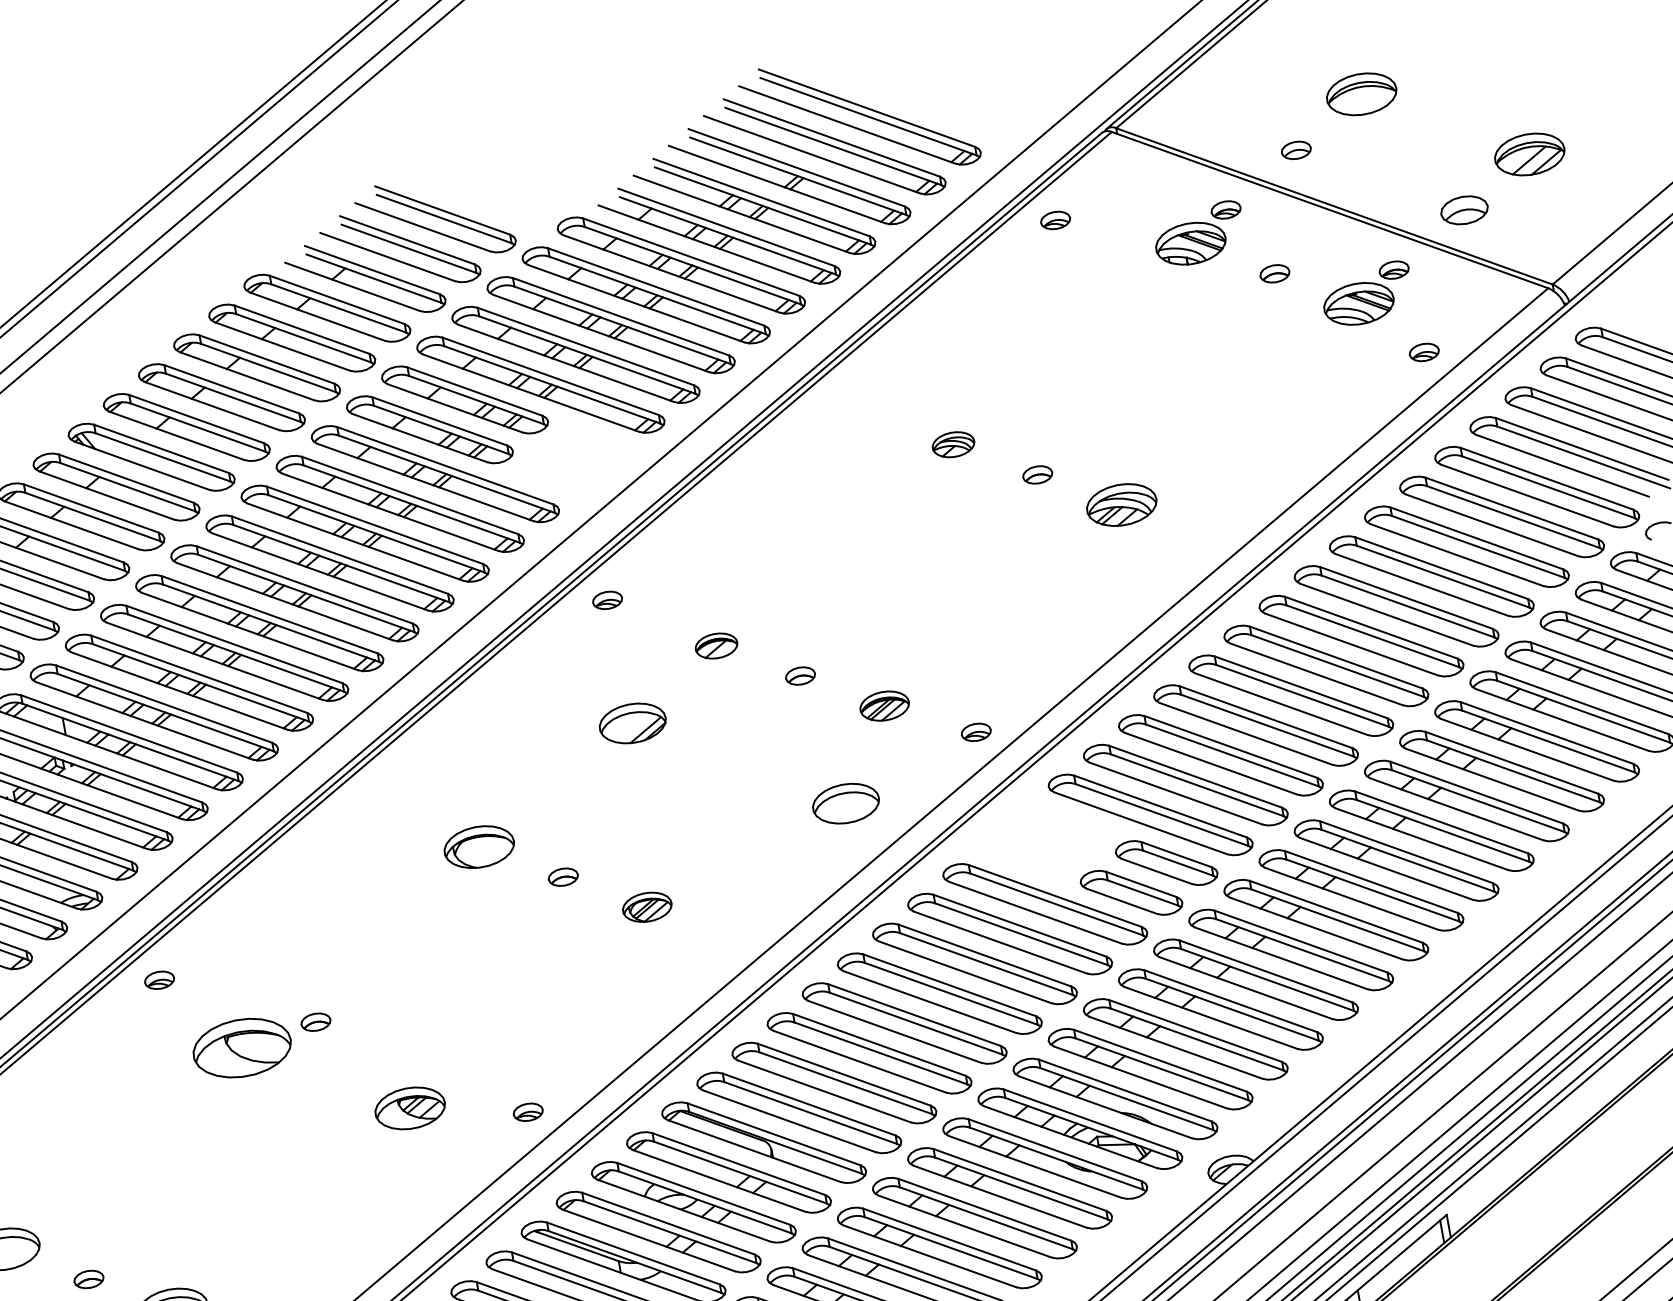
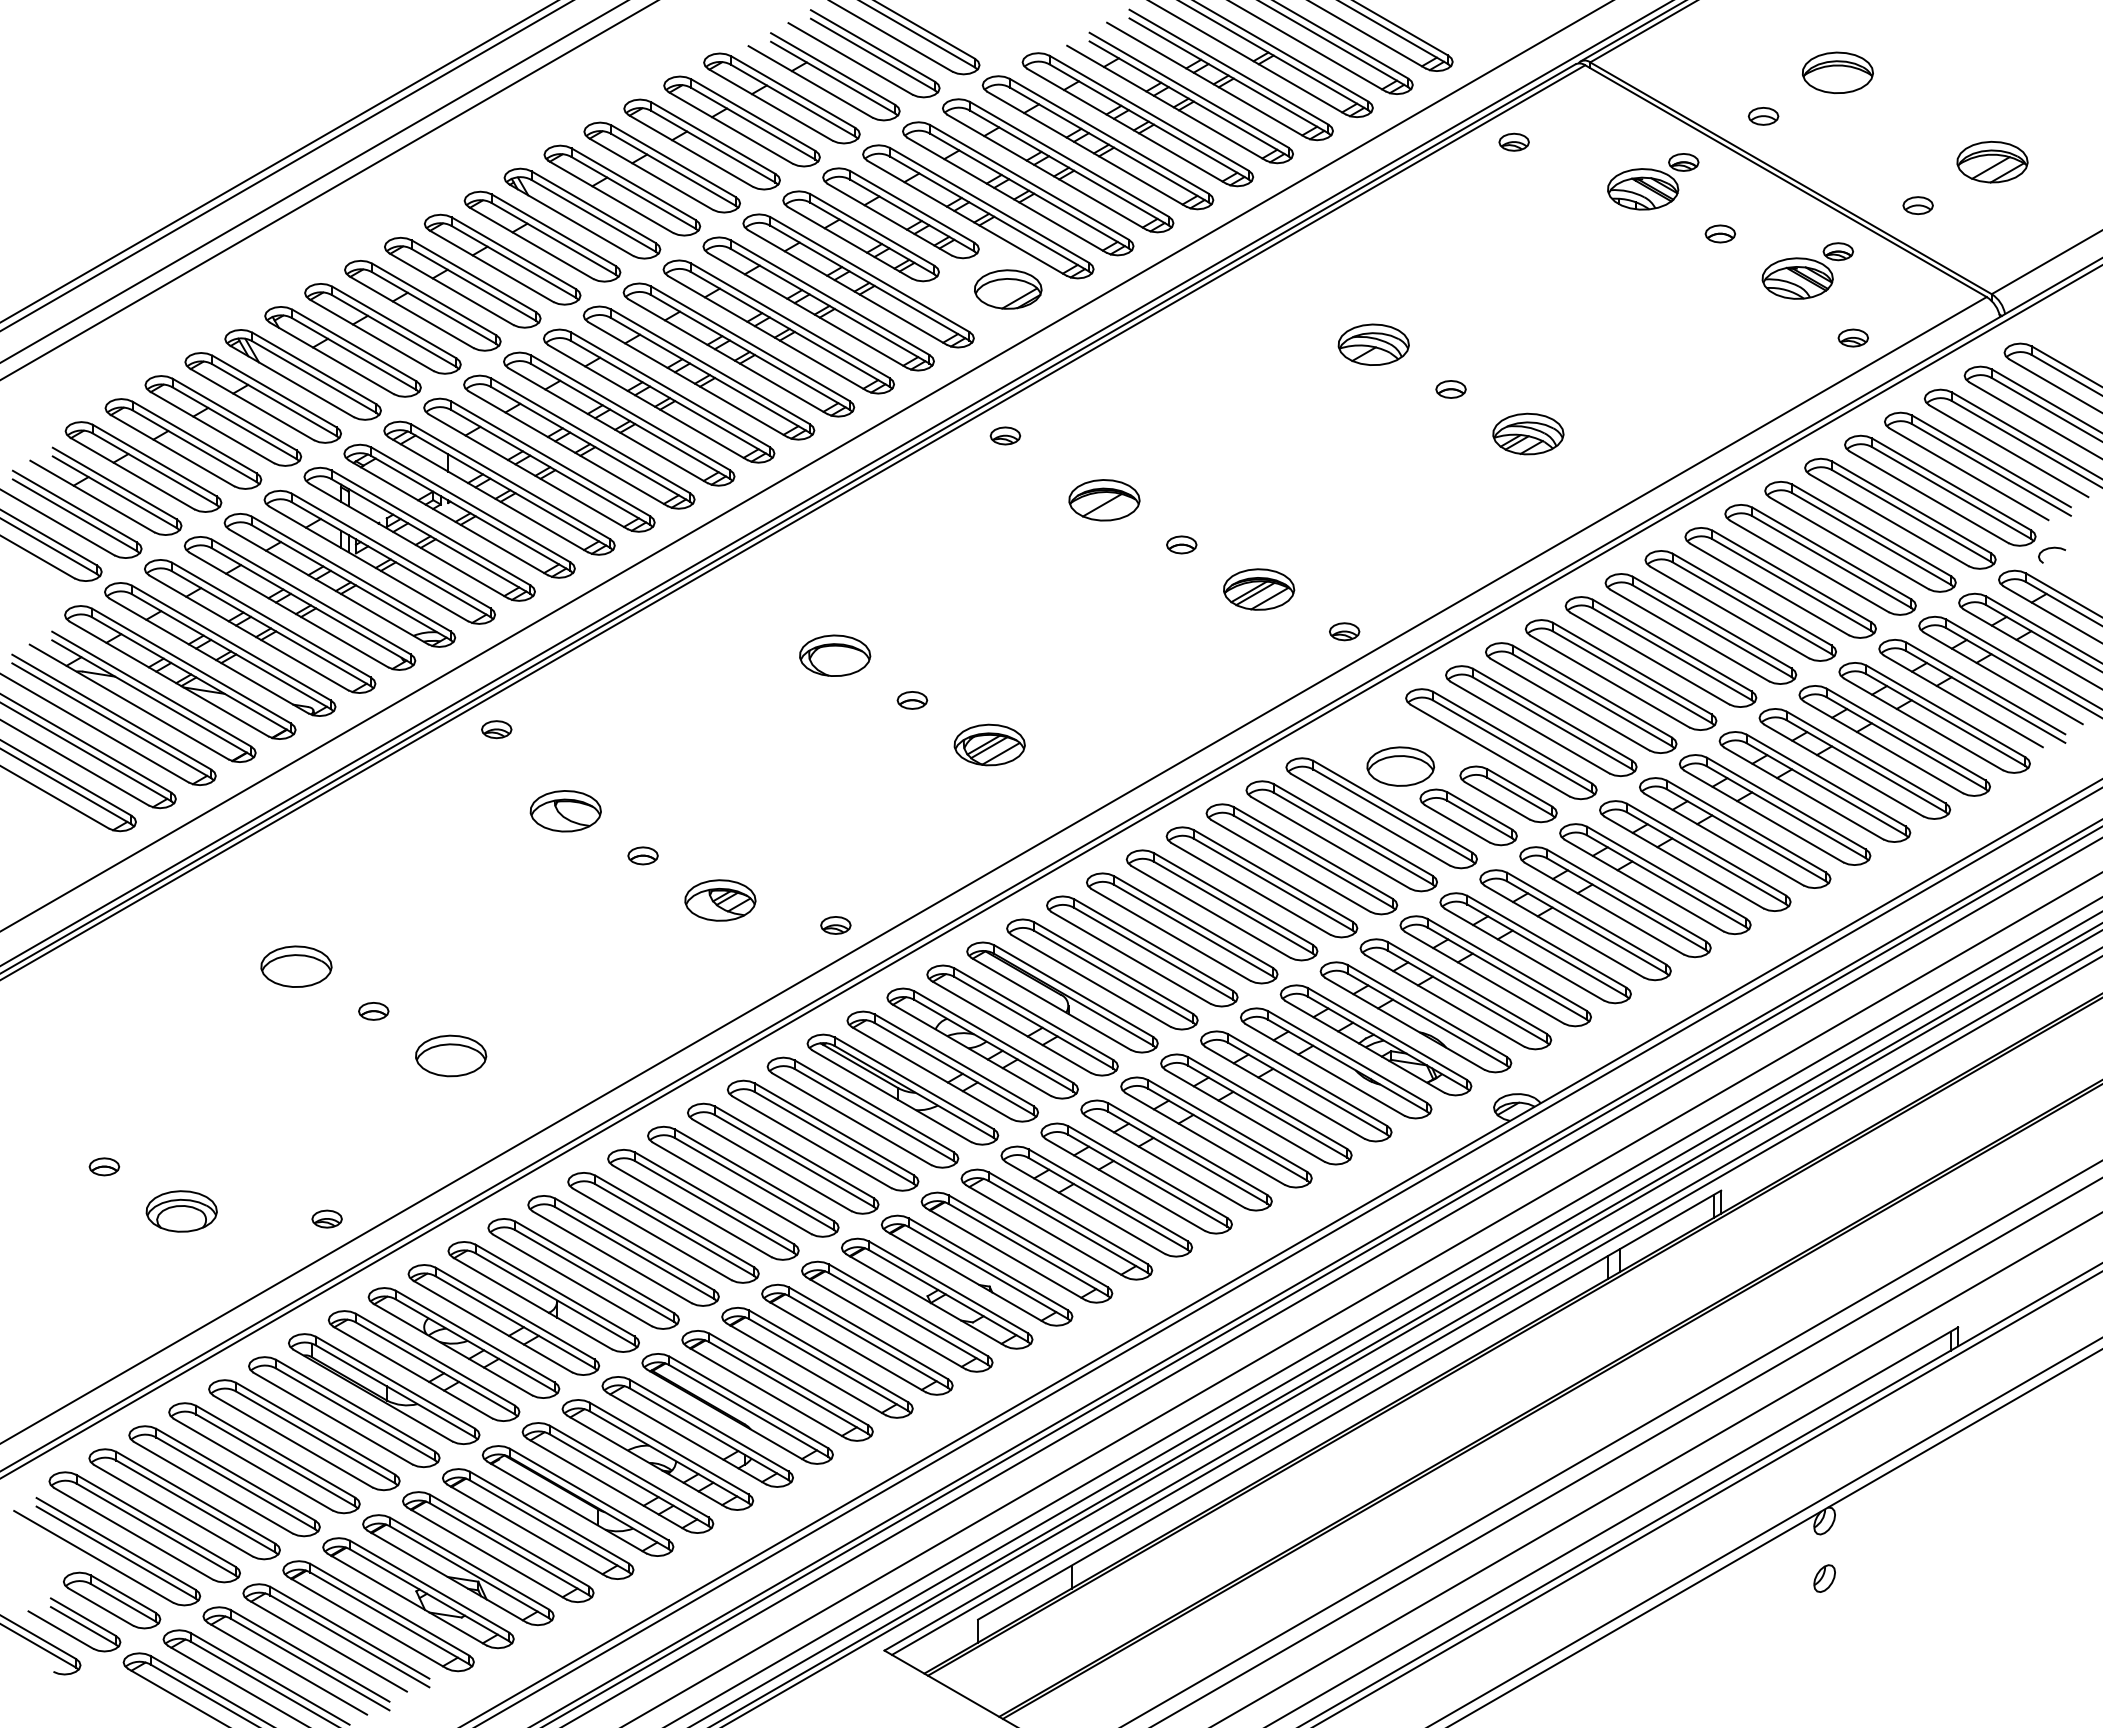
part: (1463, 210) -> (1917, 205), size x0.62
part: (953, 444) -> (1373, 344), size x1.67
part: (716, 646) -> (1104, 500), size x1.67
part: (885, 706) -> (1259, 589), size x1.43
part: (633, 723) -> (1008, 289), moved
part: (845, 803) -> (1400, 766), moved
part: (647, 906) -> (989, 744), size x1.43
part: (315, 1021) -> (642, 855), moved
part: (241, 1048) -> (565, 811), size x0.71

